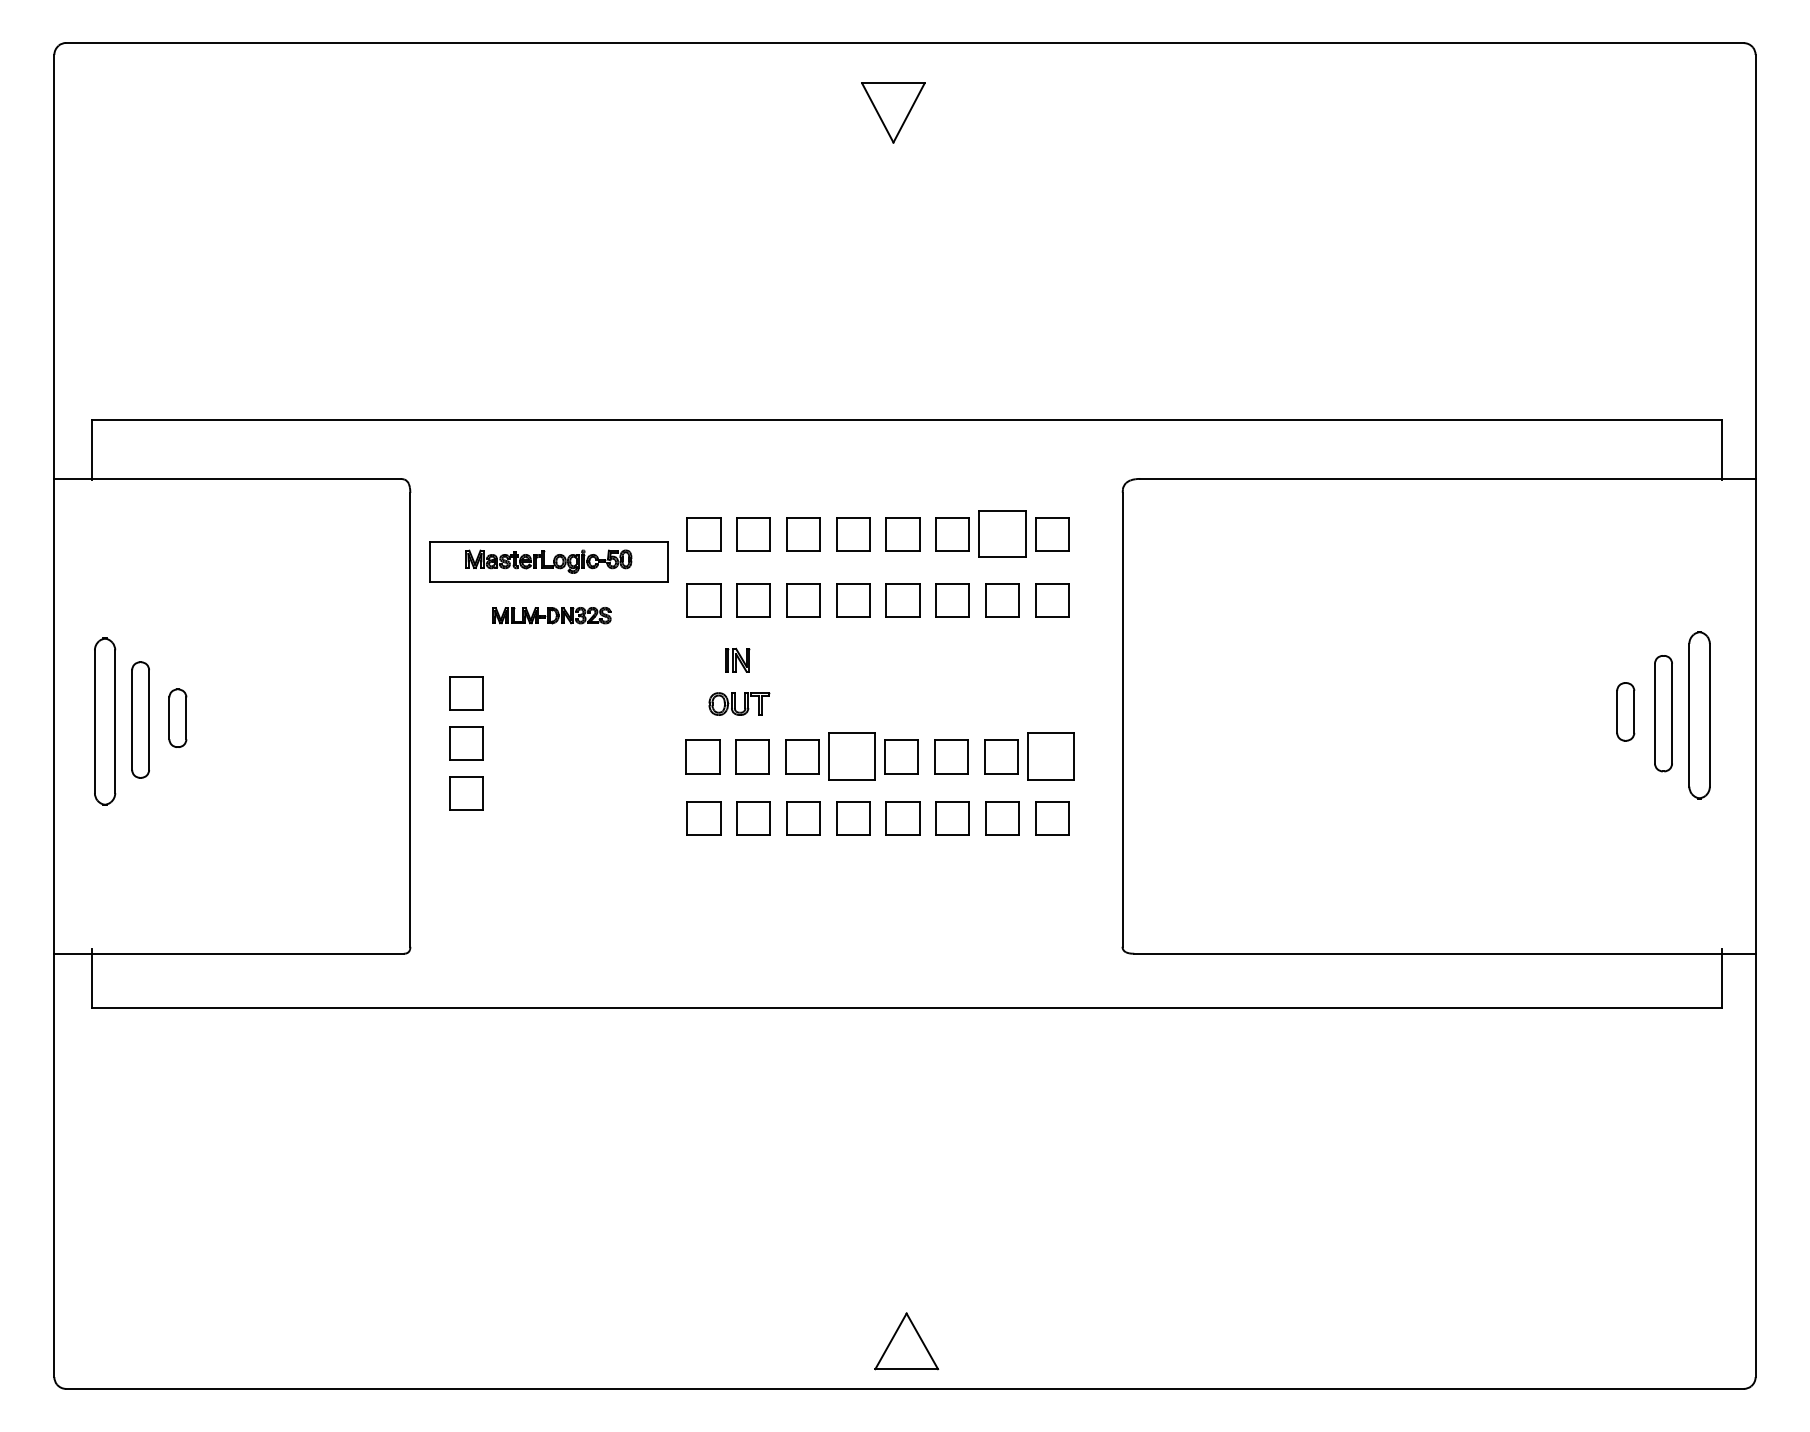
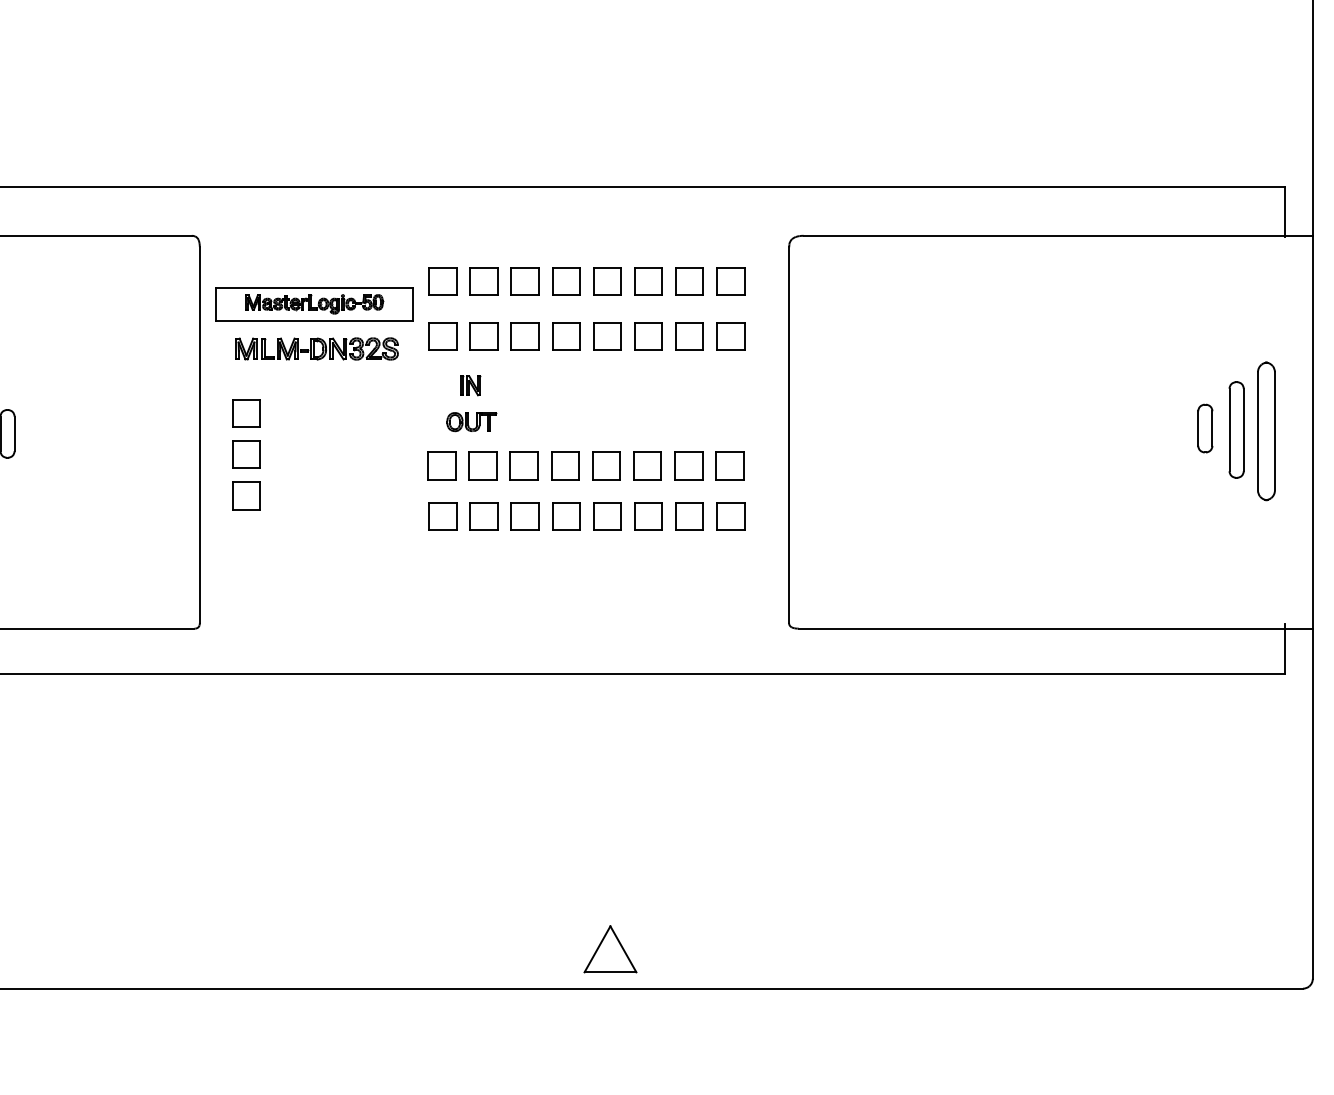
part: (1002, 534) -> (689, 281), size x0.71
part: (551, 615) -> (316, 348), size x1.67
part: (852, 756) -> (565, 465), size x0.71
part: (1051, 756) -> (730, 465), size x0.71

